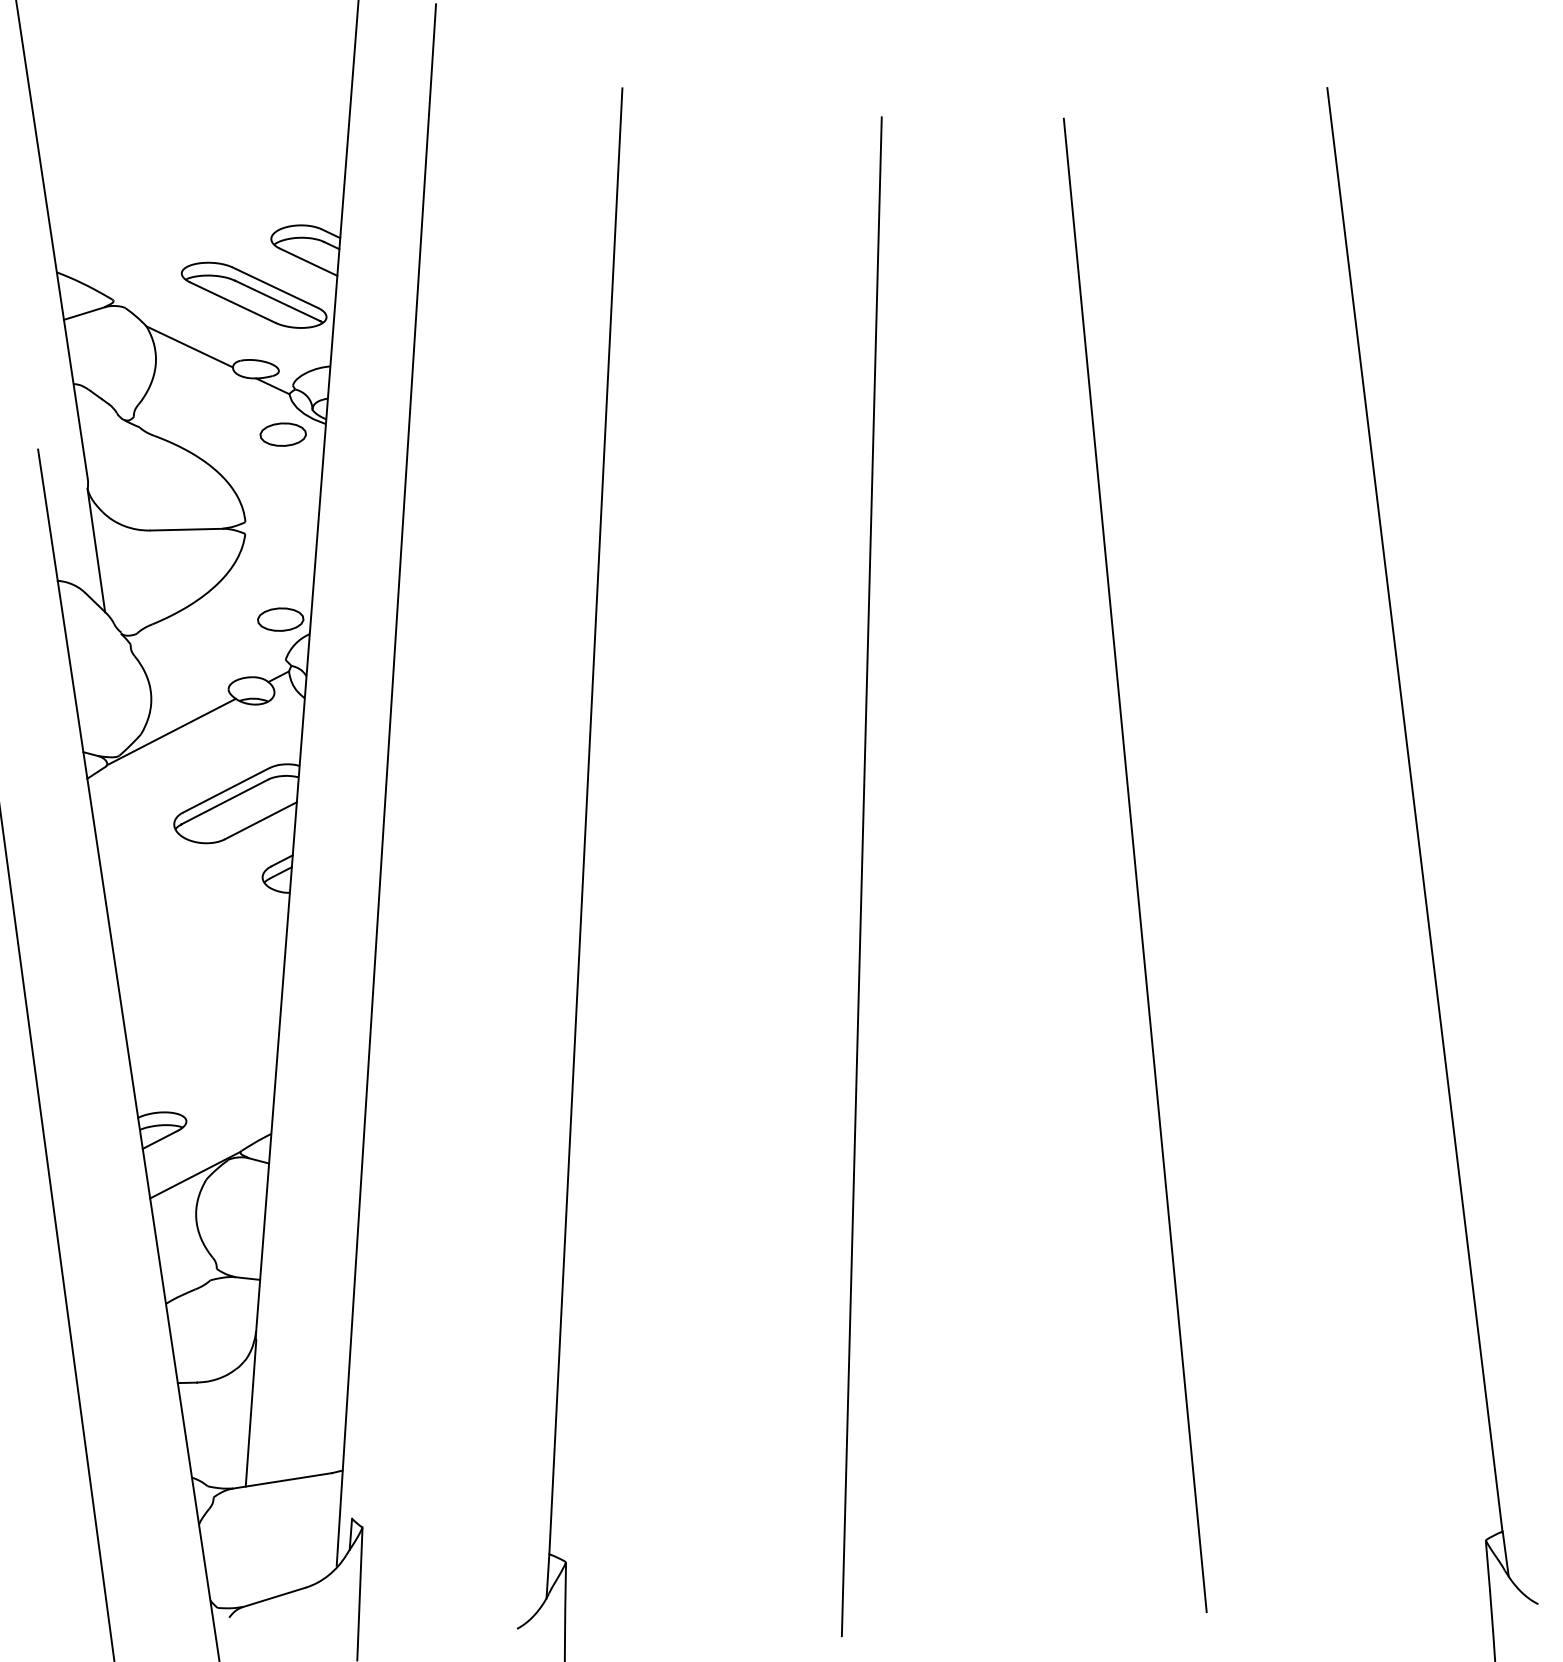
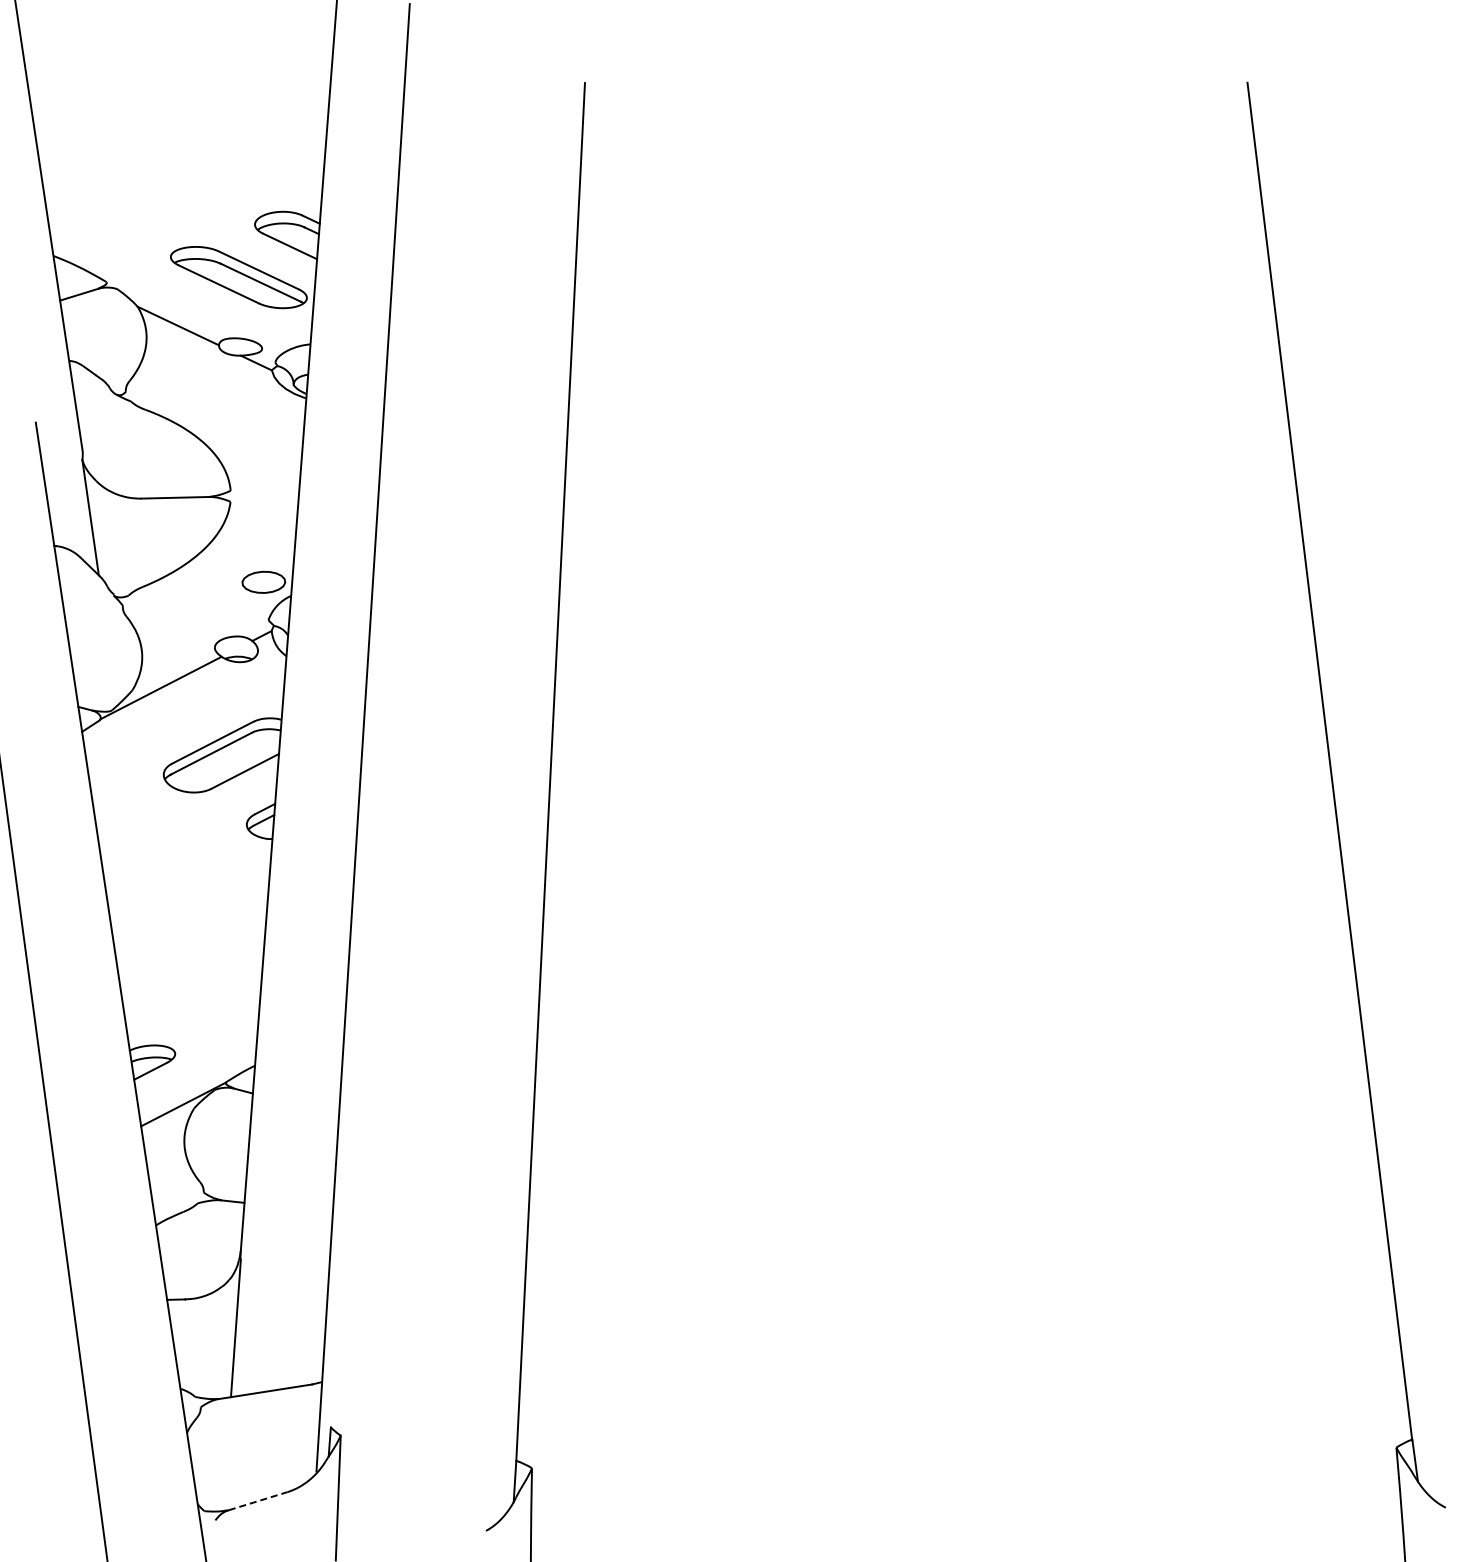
part: (283, 434) -> (266, 408), removed
line: (1134, 865) -> (1066, 813), removed
line: (861, 876) -> (809, 823), removed
line: (275, 1597) -> (258, 1501), solid -> dashed

